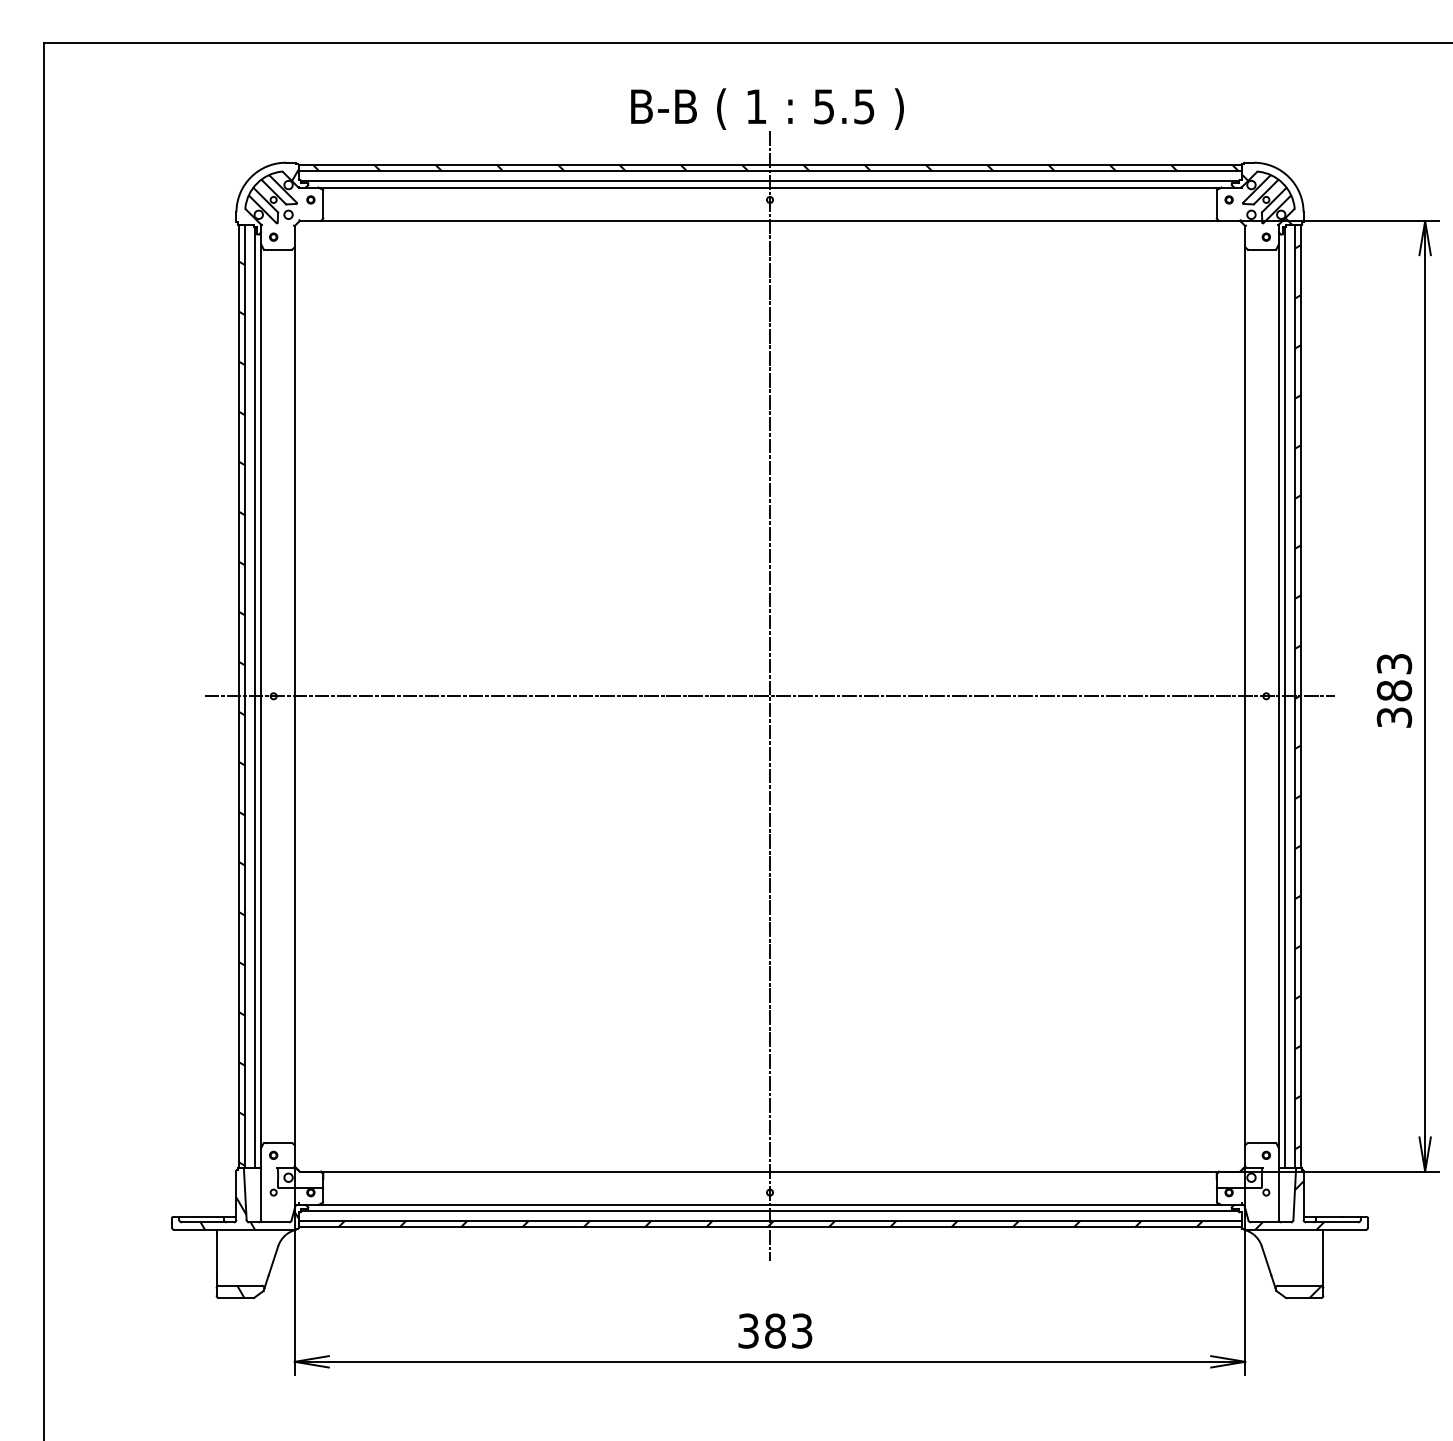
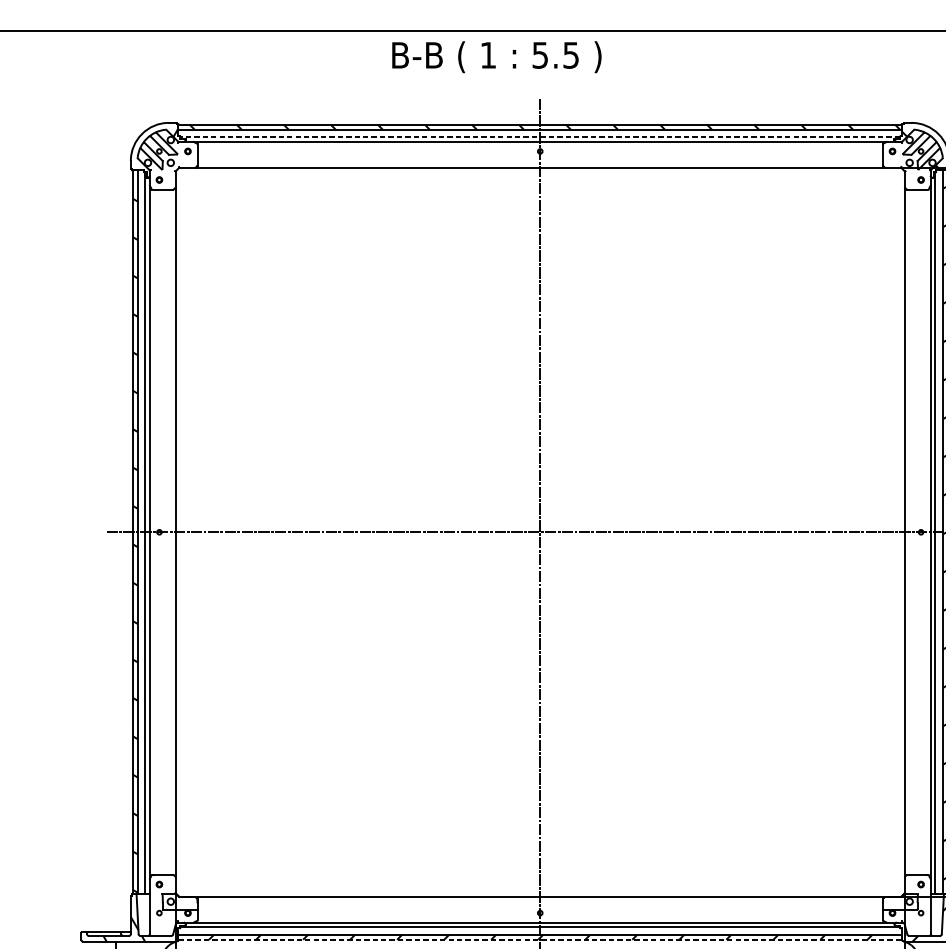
text: (767, 108) -> (496, 56), moved
line: (769, 181) -> (539, 137), solid -> dashed
line: (770, 1227) -> (540, 939), solid -> dashed

